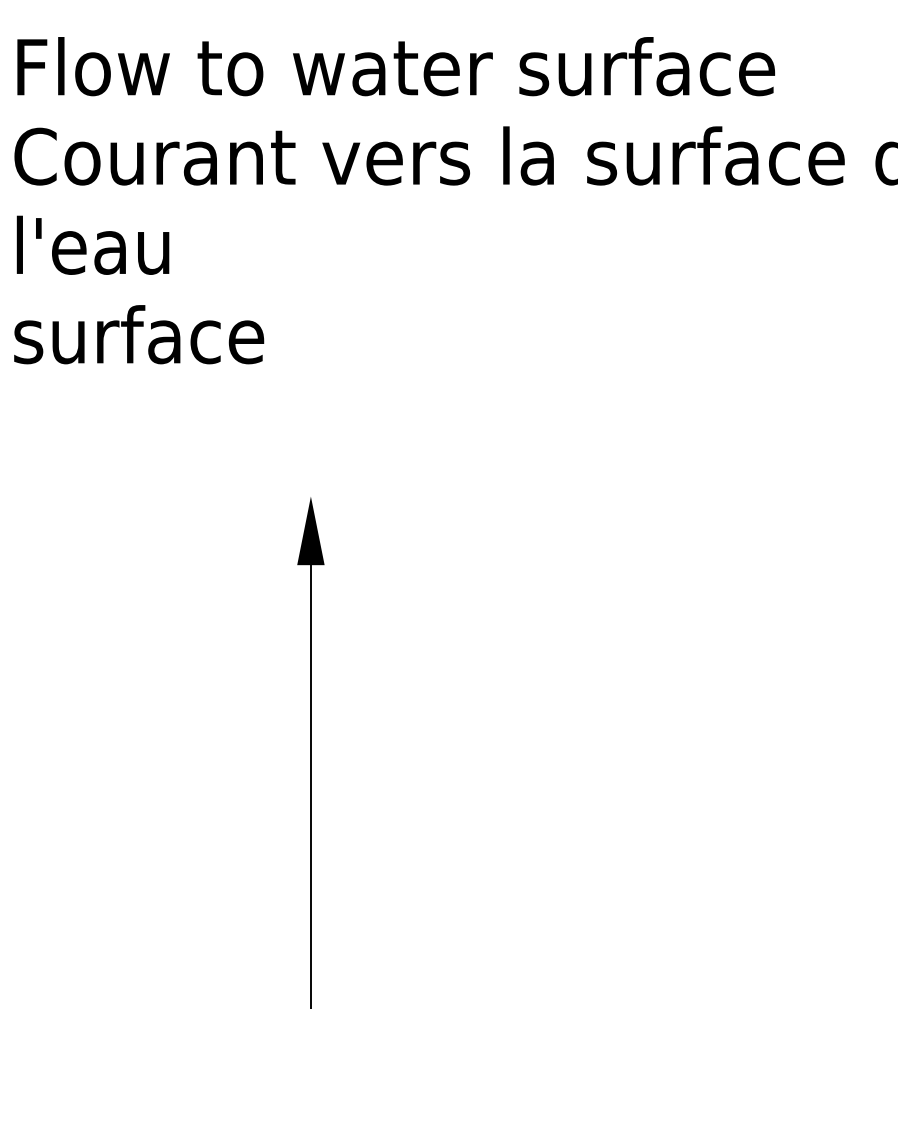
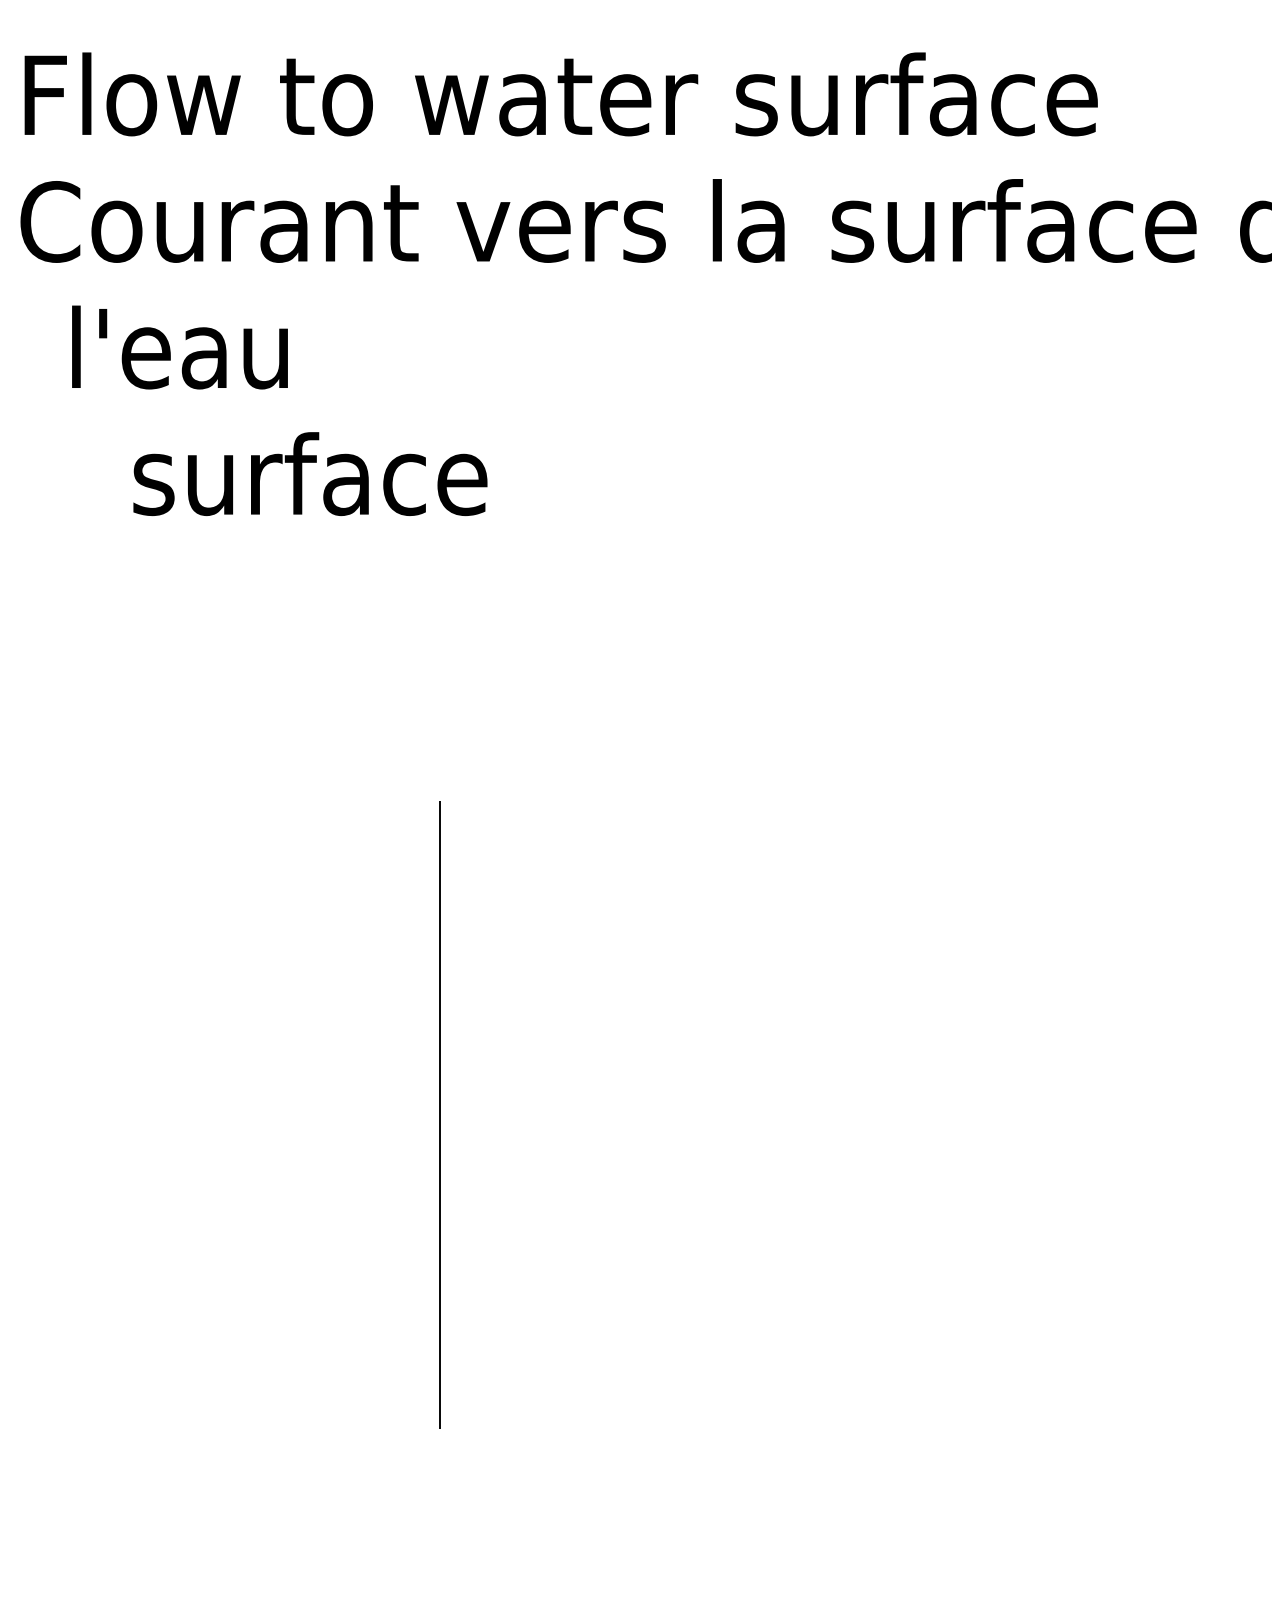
text: (92, 244) -> (179, 346), moved
text: (139, 334) -> (310, 473), moved
fill: (310, 530) -> (439, 751), removed

